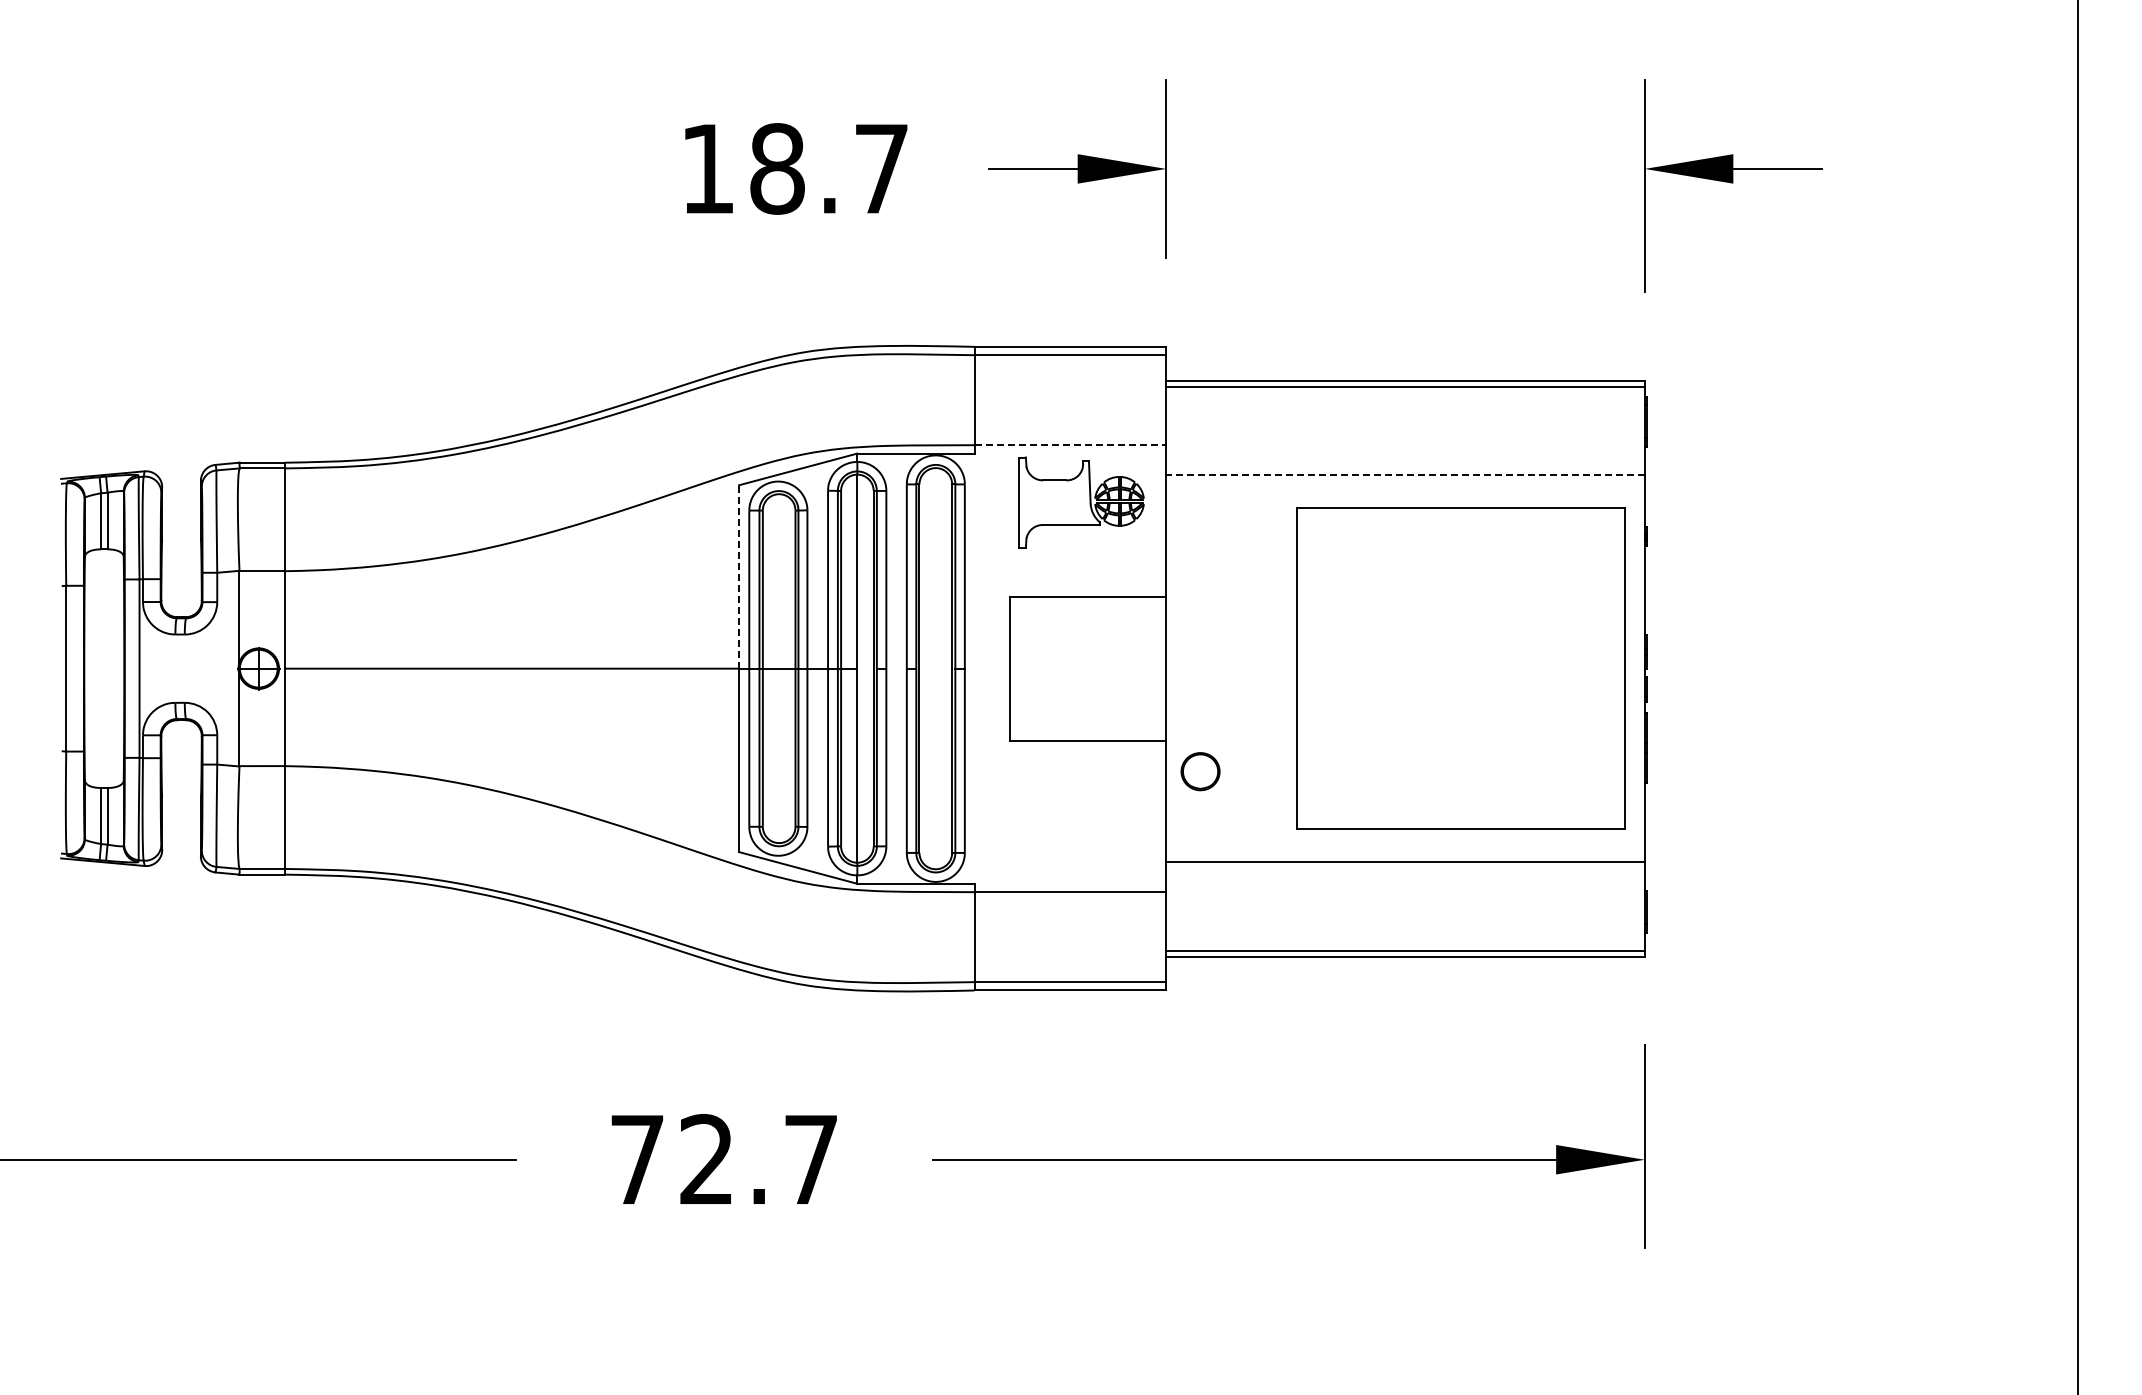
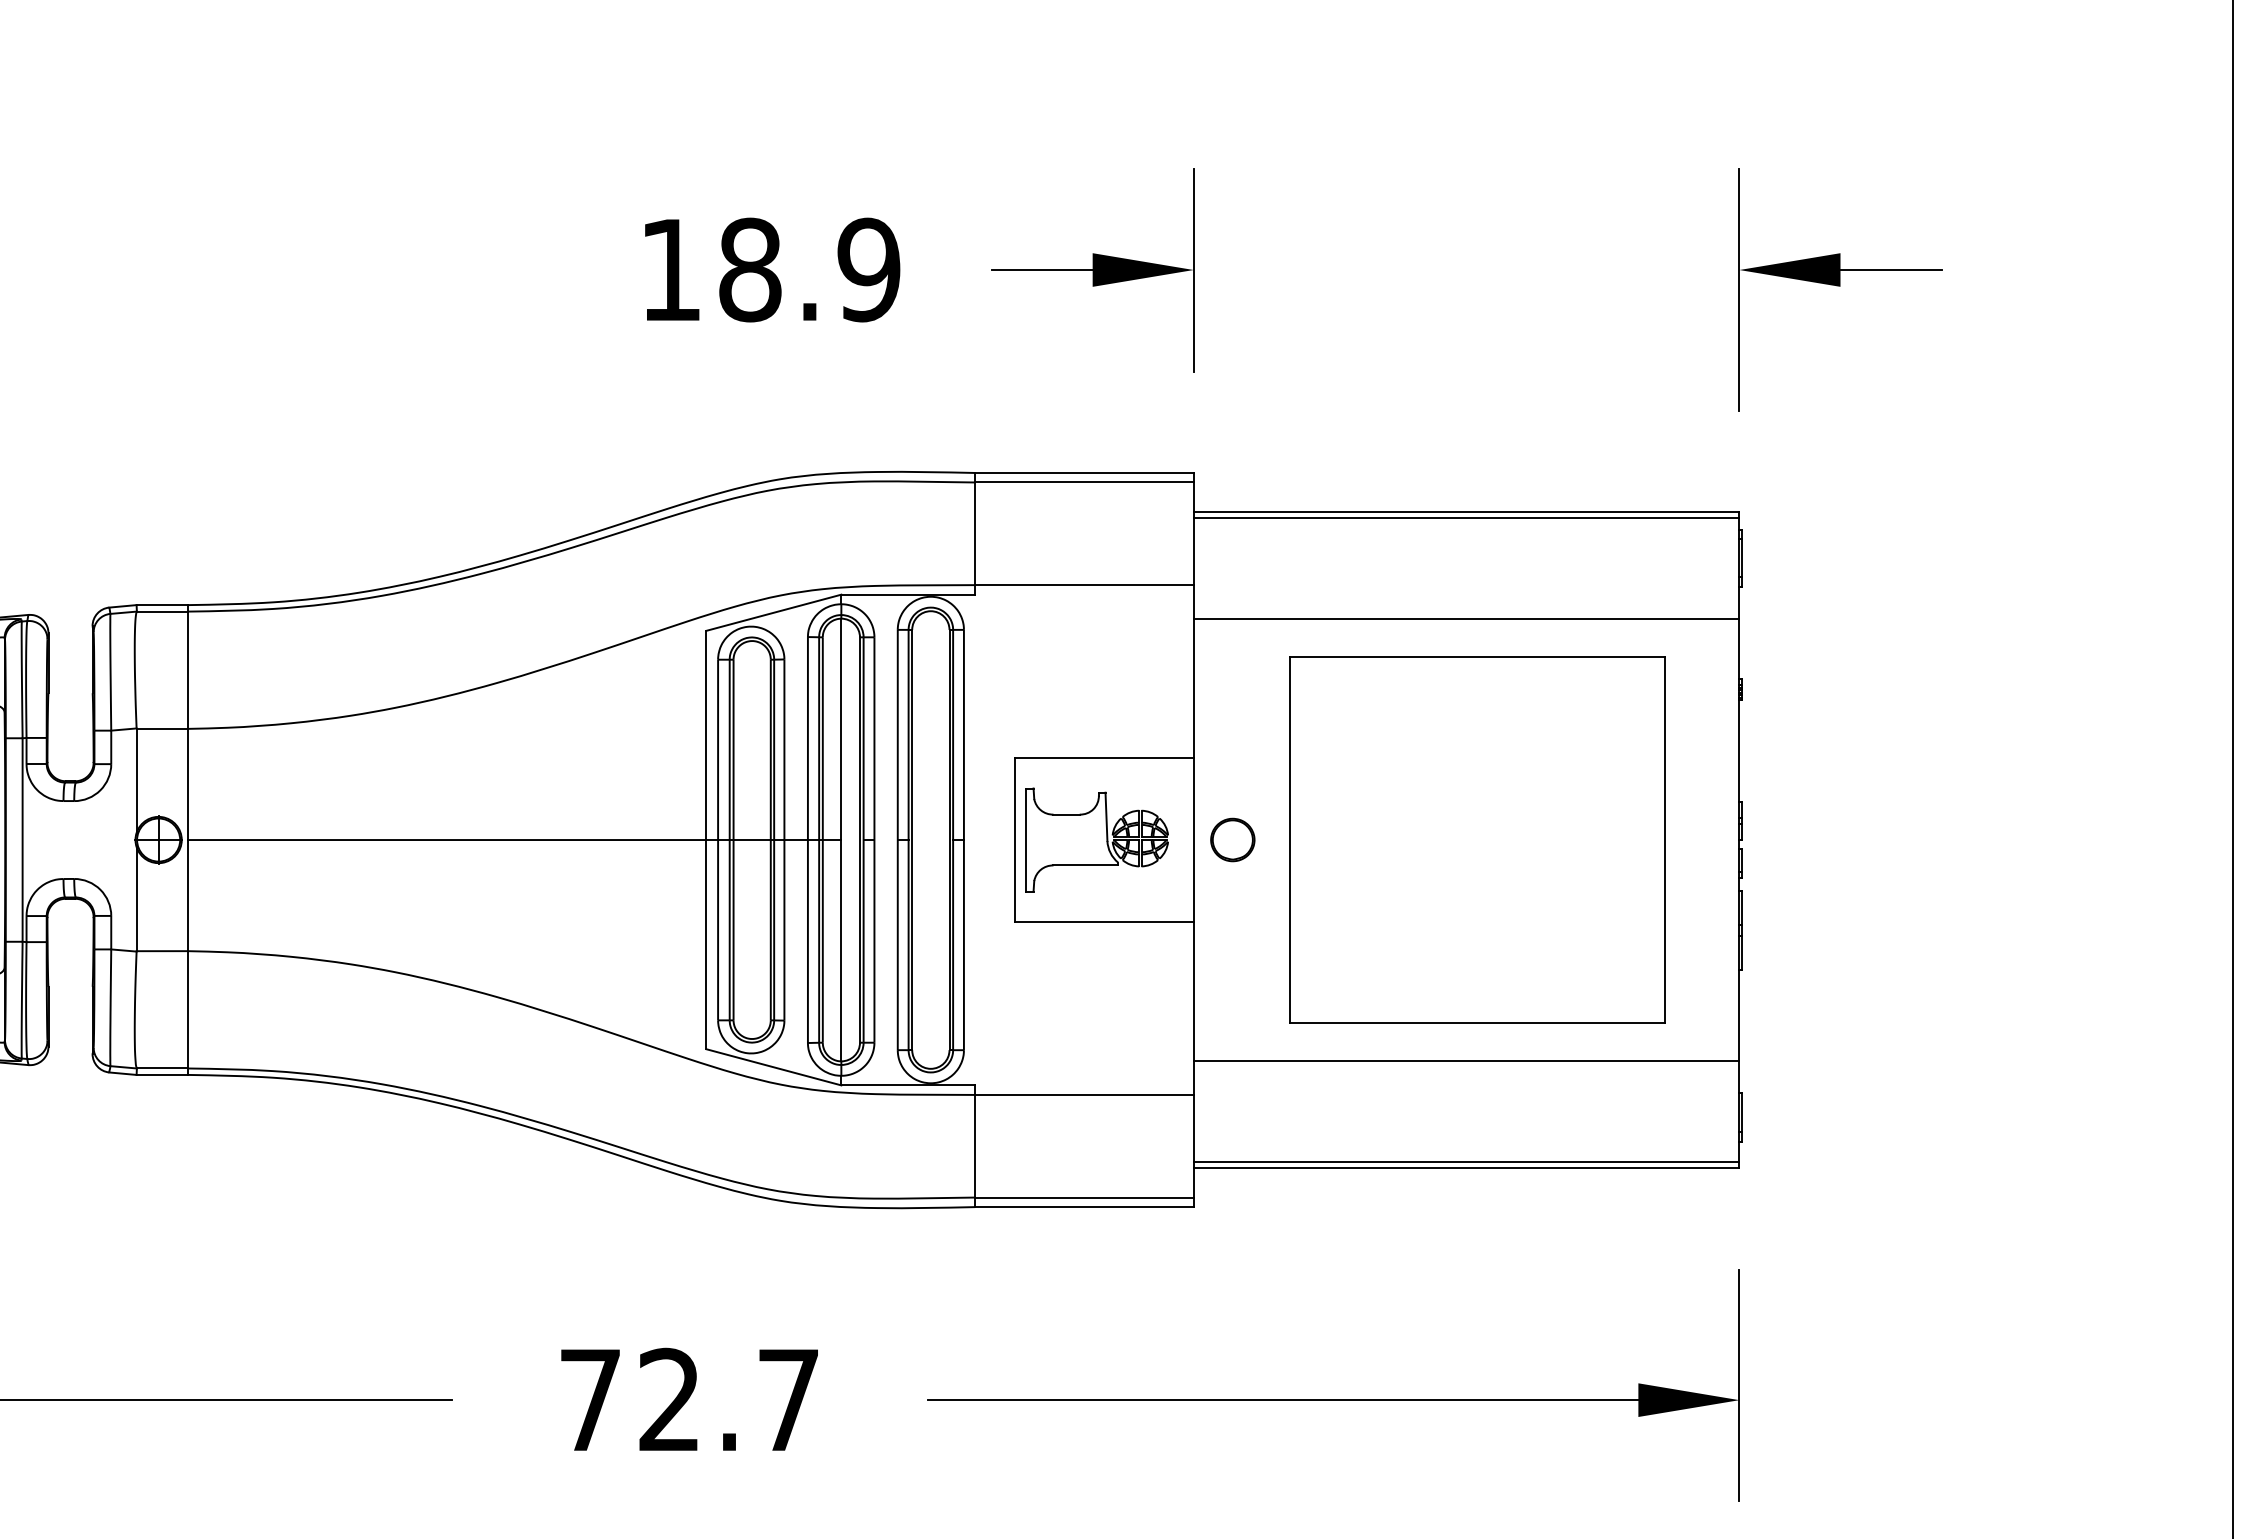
text: (881, 168) -> (868, 269), 18.7 -> 18.9
line: (1070, 445) -> (1084, 585), dashed -> solid
line: (1405, 475) -> (1466, 619), dashed -> solid
part: (1081, 502) -> (1097, 839), moved
line: (739, 576) -> (706, 734), dashed -> solid
part: (1460, 668) -> (1476, 839), moved
part: (1200, 771) -> (1232, 839), moved

